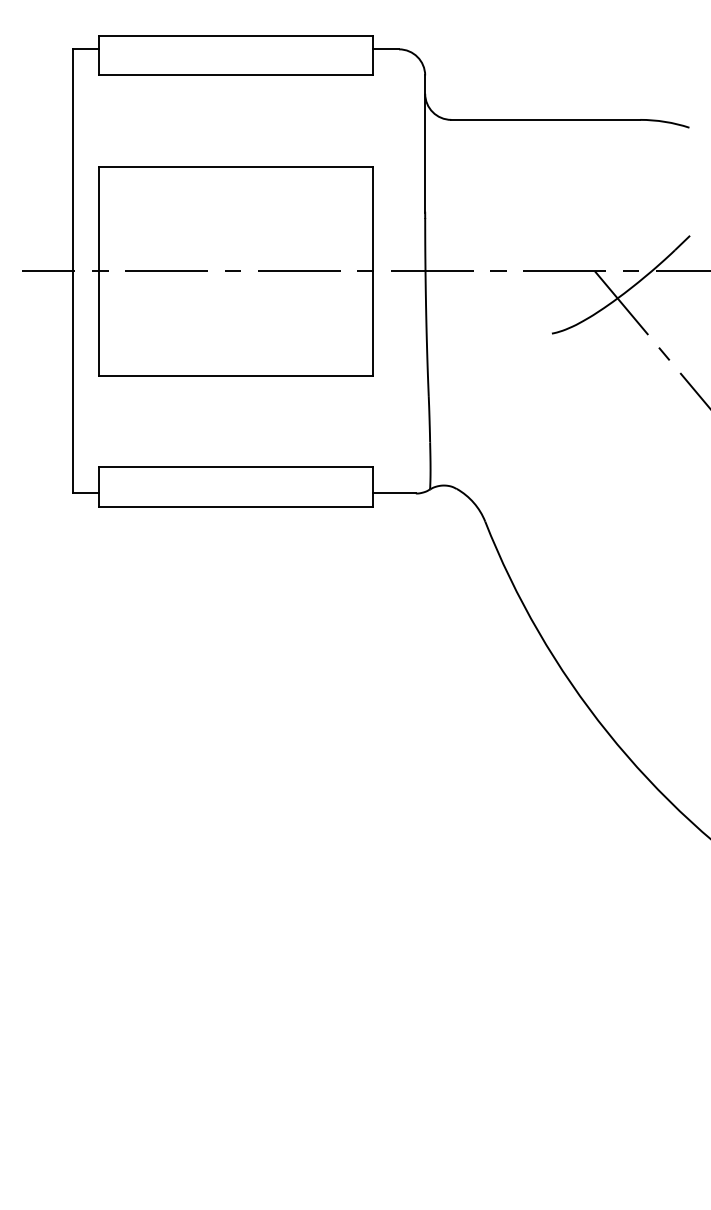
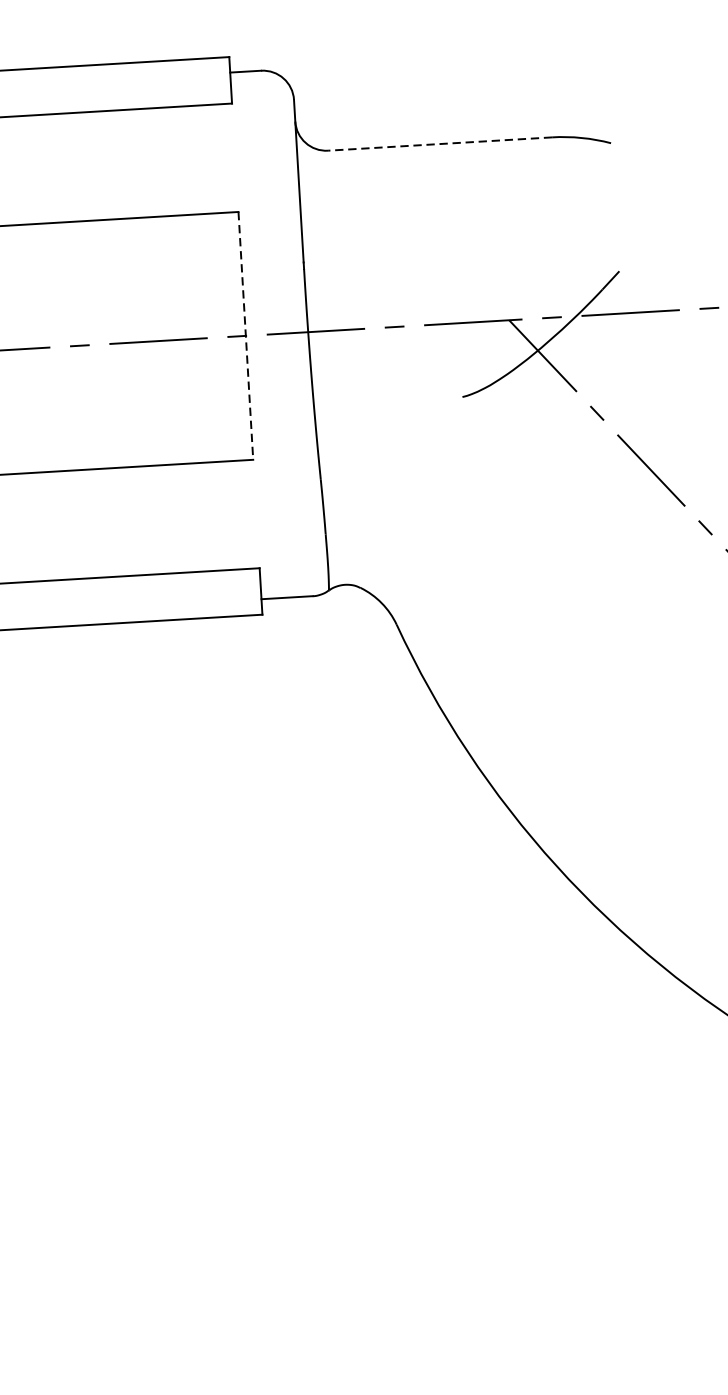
line: (545, 119) -> (439, 143), solid -> dashed
line: (372, 271) -> (245, 336), solid -> dashed

